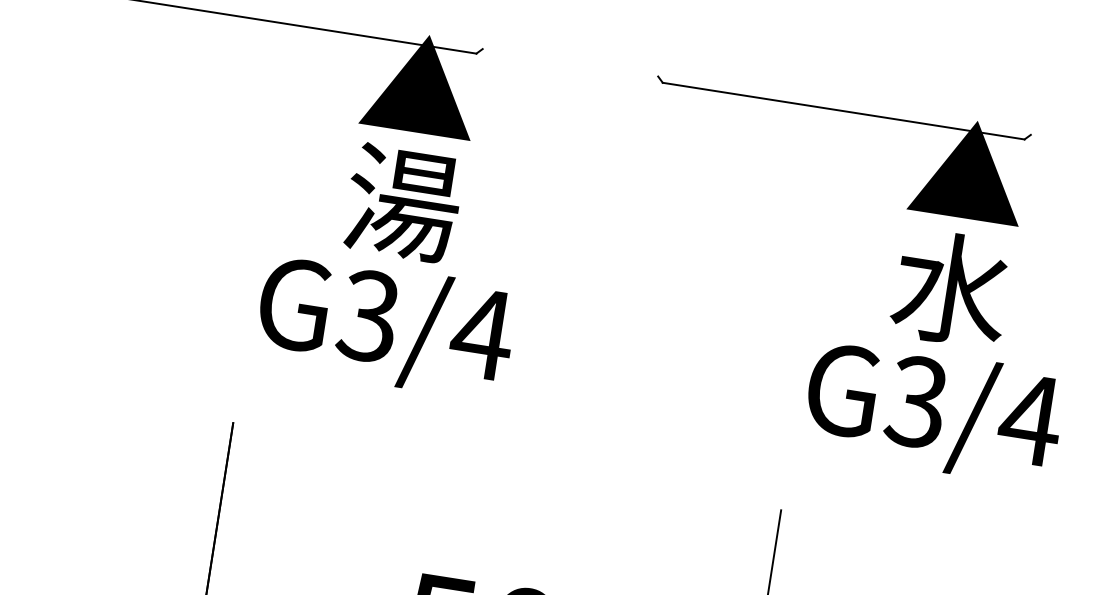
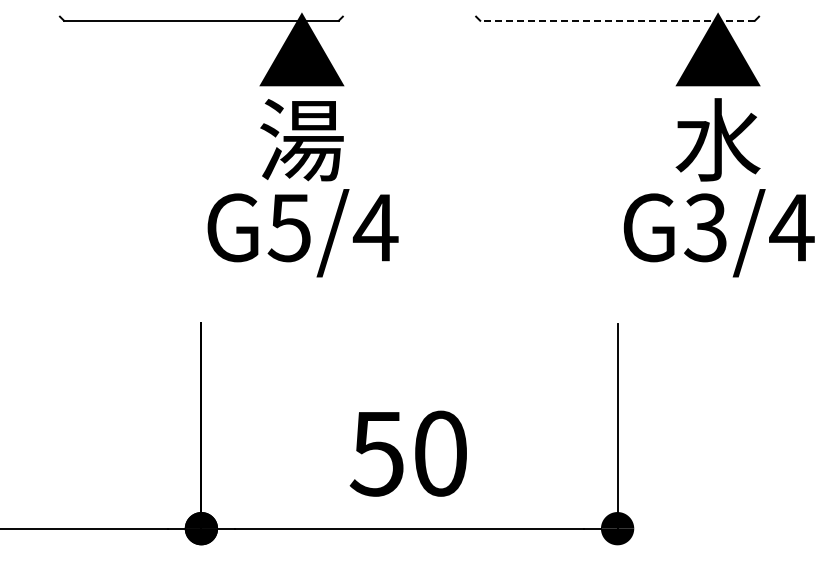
line: (843, 110) -> (617, 20), solid -> dashed
text: (367, 315) -> (288, 227), G3/4 -> G5/4

